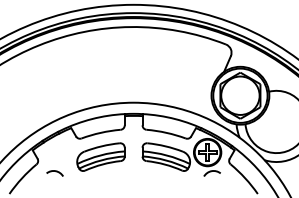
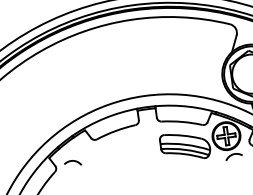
part: (100, 156) -> (118, 154), removed
arc: (55, 172) -> (73, 162), moved

